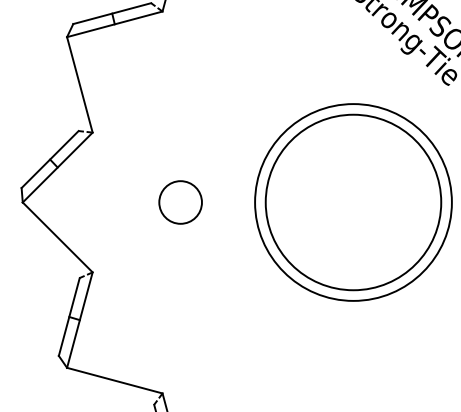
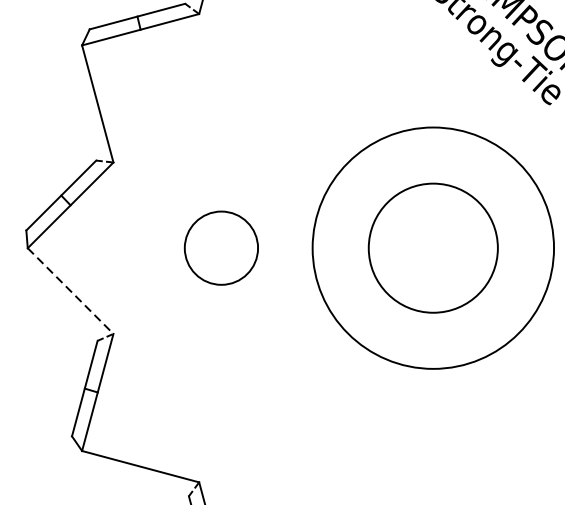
circle: (180, 202) -> (221, 248), size x1.4
circle: (353, 202) -> (433, 248), size x0.6
line: (58, 237) -> (71, 291), solid -> dashed

